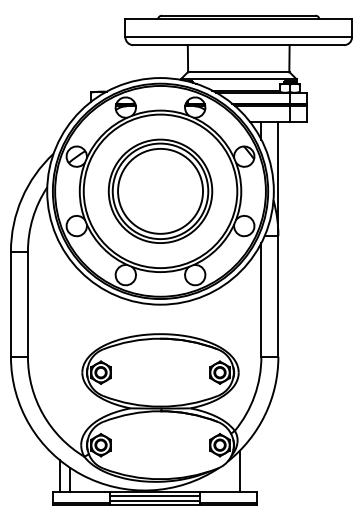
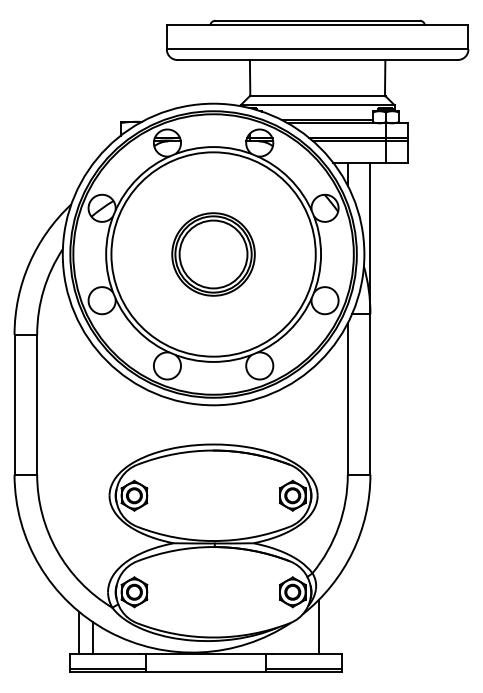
part: (160, 191) -> (213, 254), size x0.6
line: (154, 496) -> (205, 660), removed
line: (154, 500) -> (205, 666), removed

